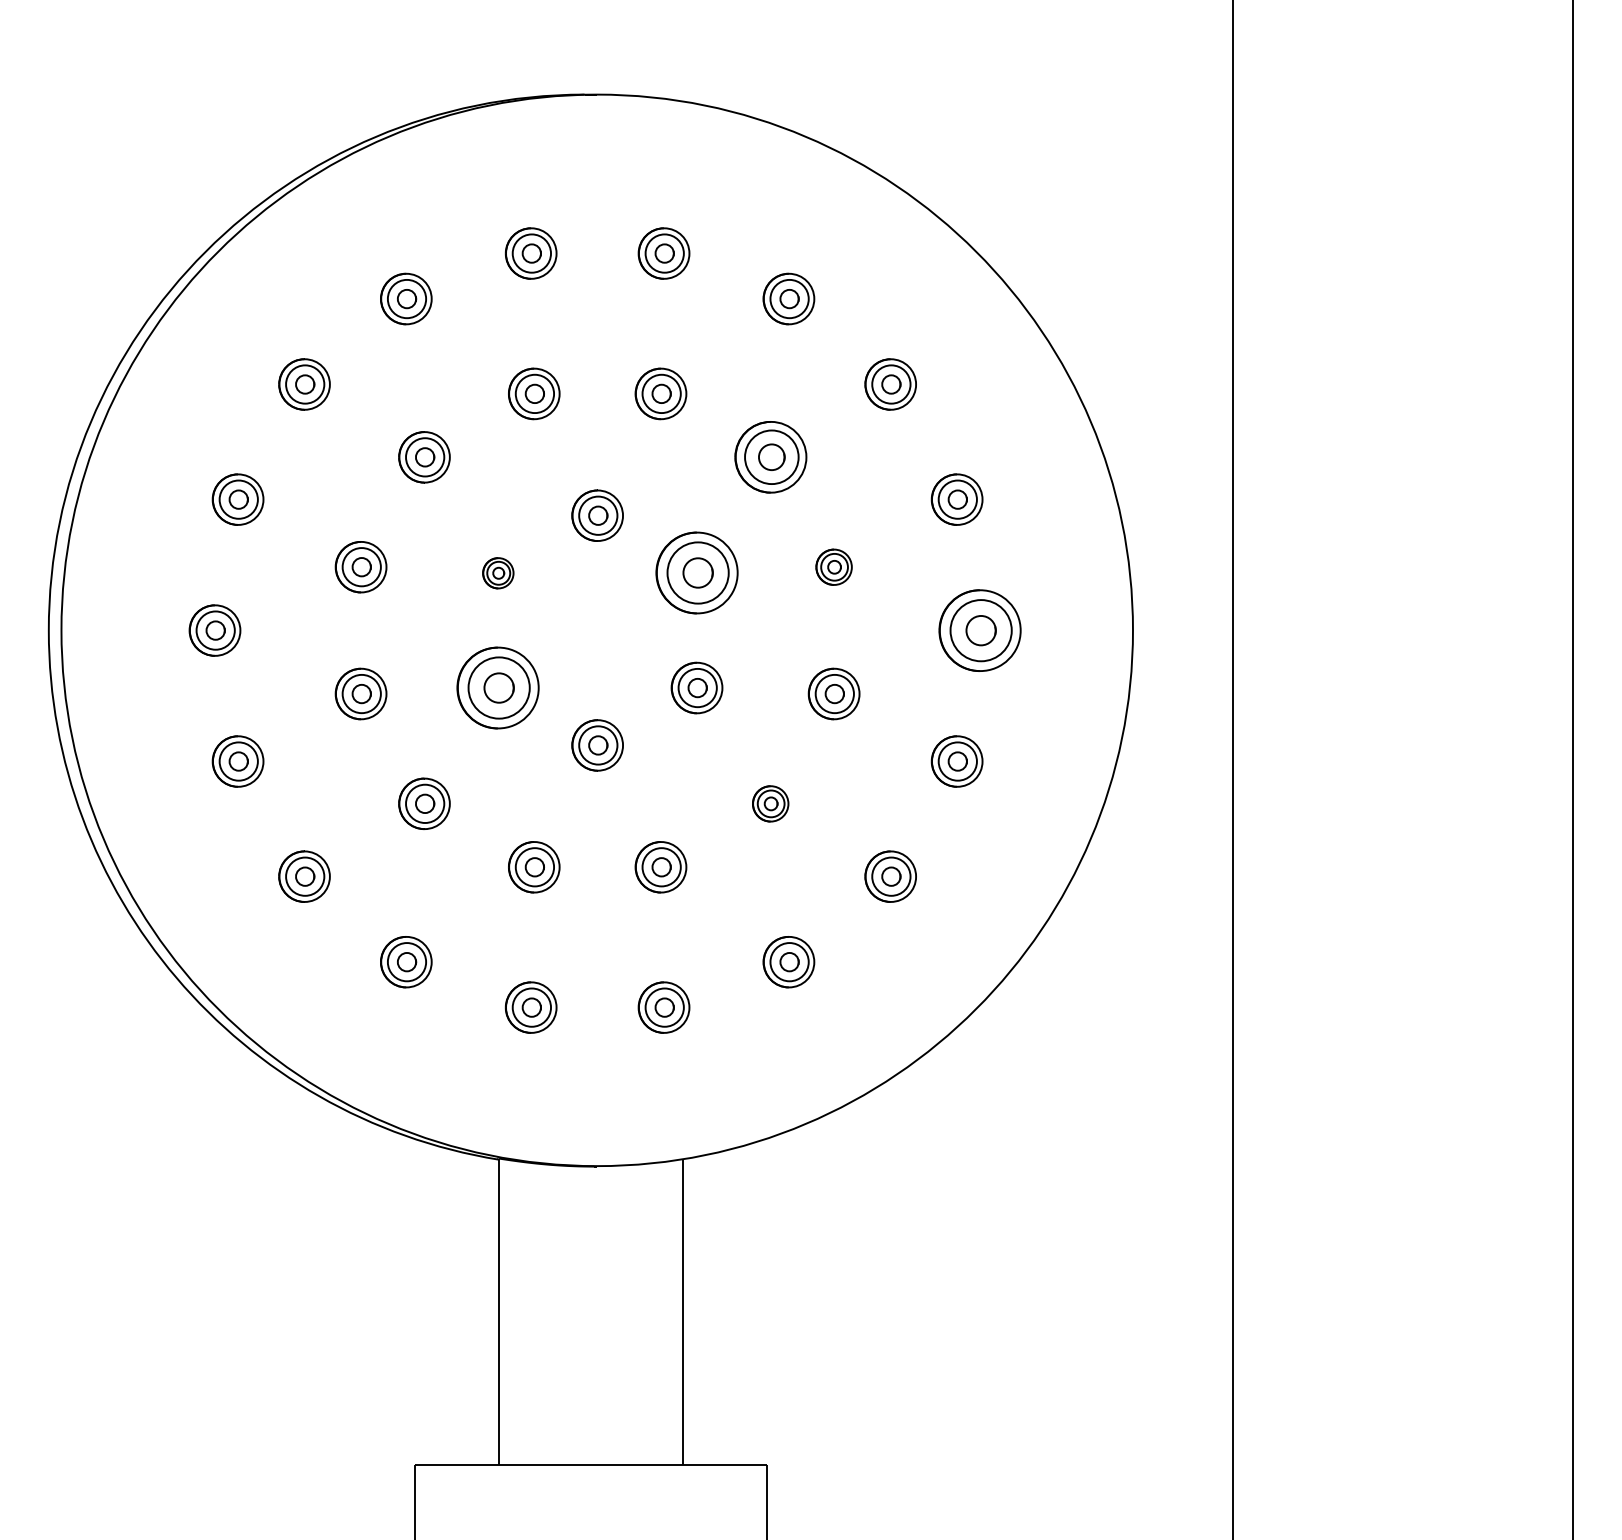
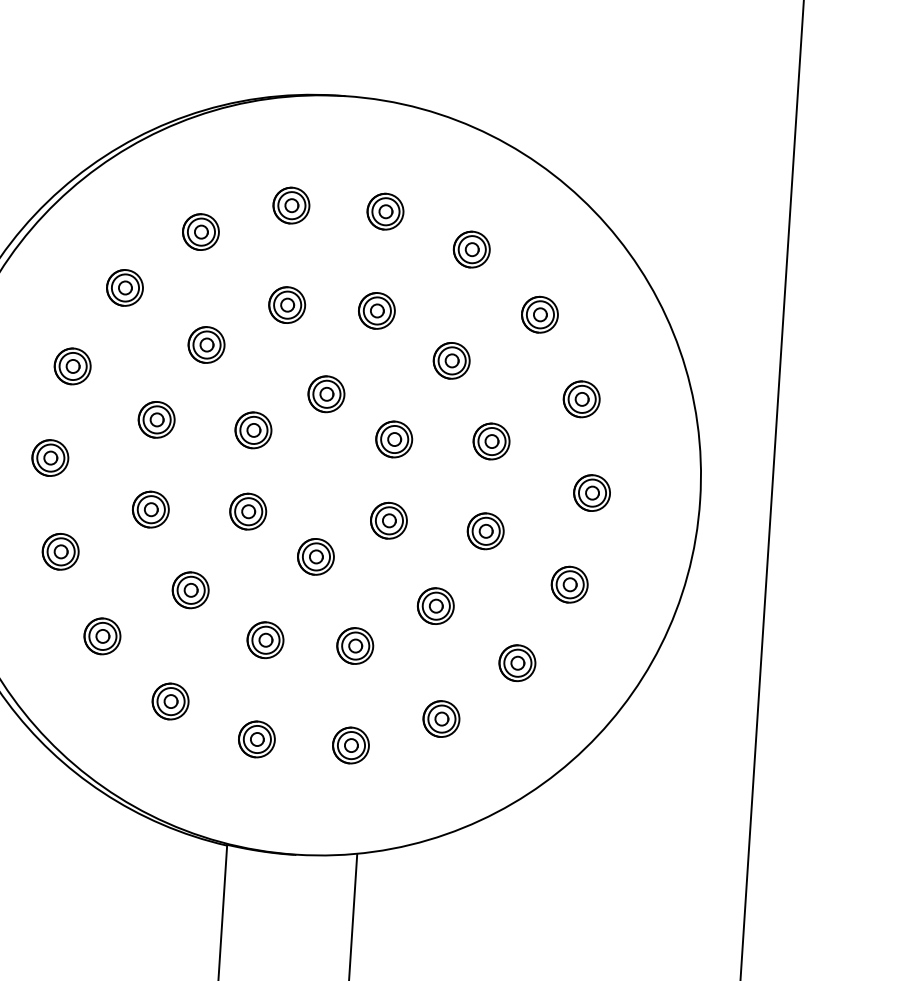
part: (770, 457) -> (451, 360), size x0.71
part: (833, 567) -> (491, 441), size x1.43
part: (498, 573) -> (253, 430), size x1.67
part: (696, 573) -> (393, 439), size x0.62
part: (980, 630) -> (592, 493), size x0.62
part: (498, 687) -> (248, 511), size x0.62
part: (770, 803) -> (435, 605), size x1.43

